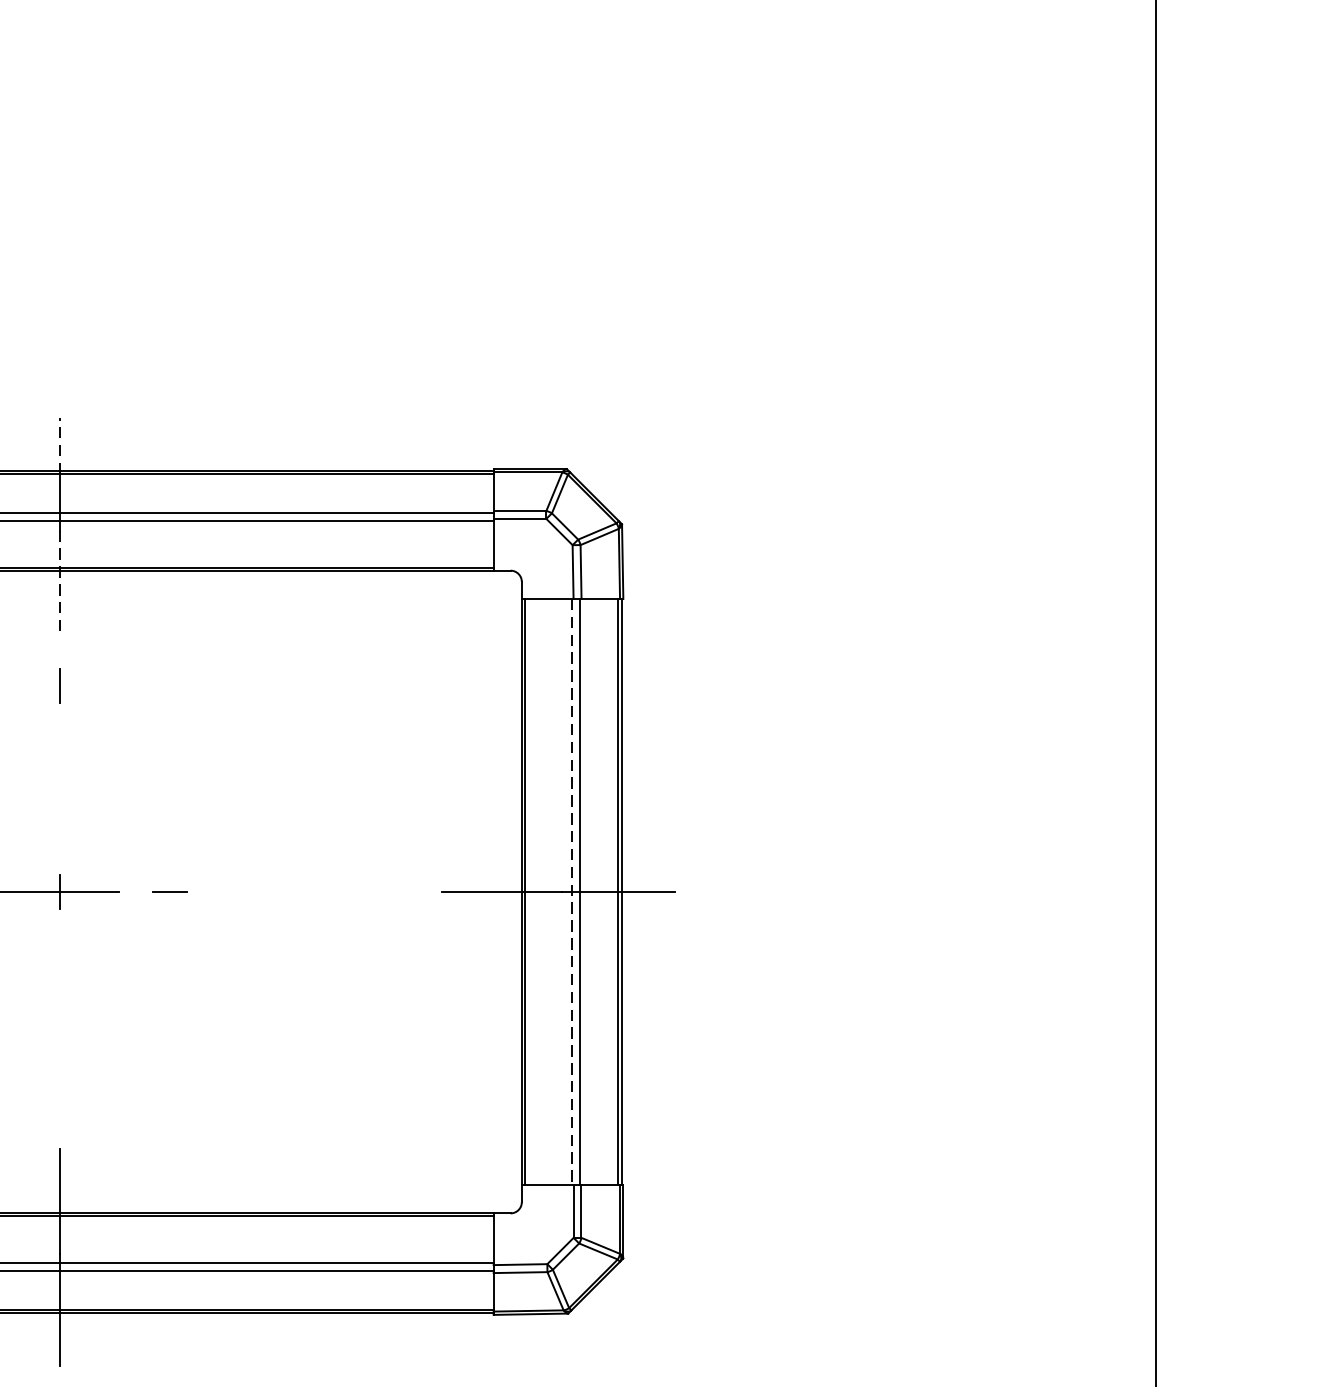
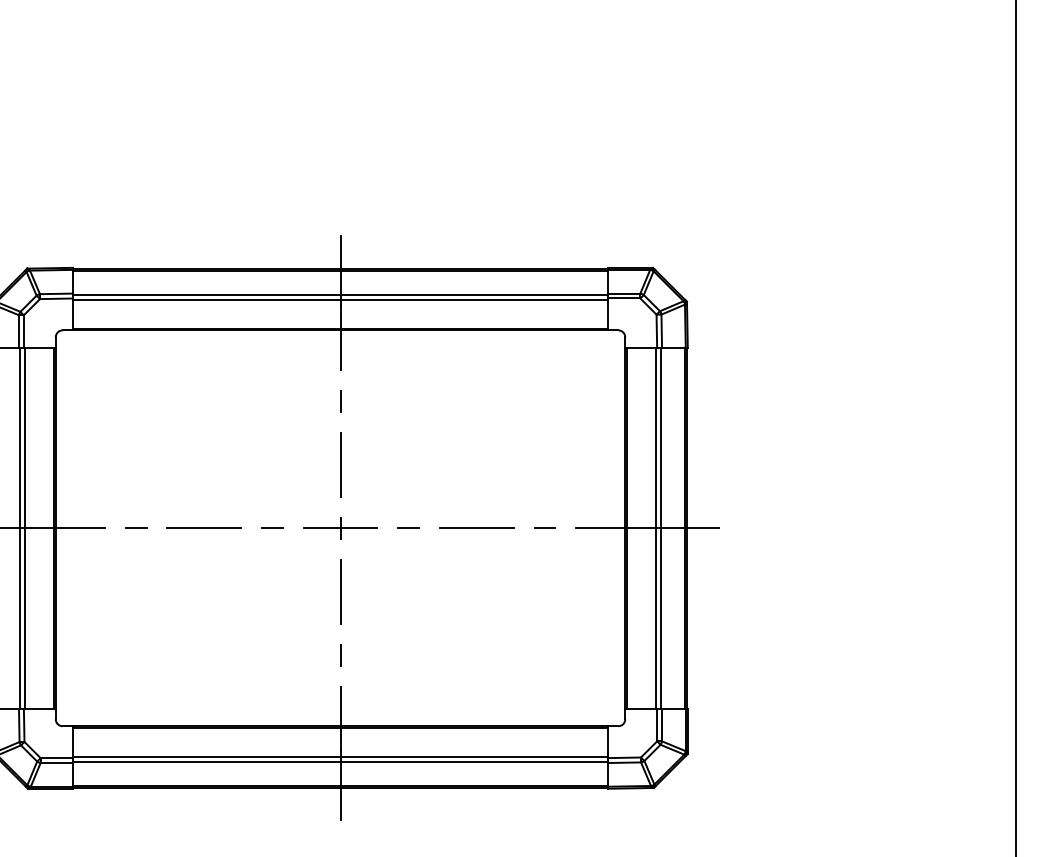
line: (59, 445) -> (340, 253), dashed -> solid
line: (59, 583) -> (340, 338), dashed -> solid
line: (59, 788) -> (340, 464), added
line: (280, 890) -> (476, 527), added
line: (390, 890) -> (544, 527), added
line: (572, 892) -> (656, 528), dashed -> solid
line: (59, 994) -> (340, 591), added
line: (59, 1098) -> (340, 655), added

